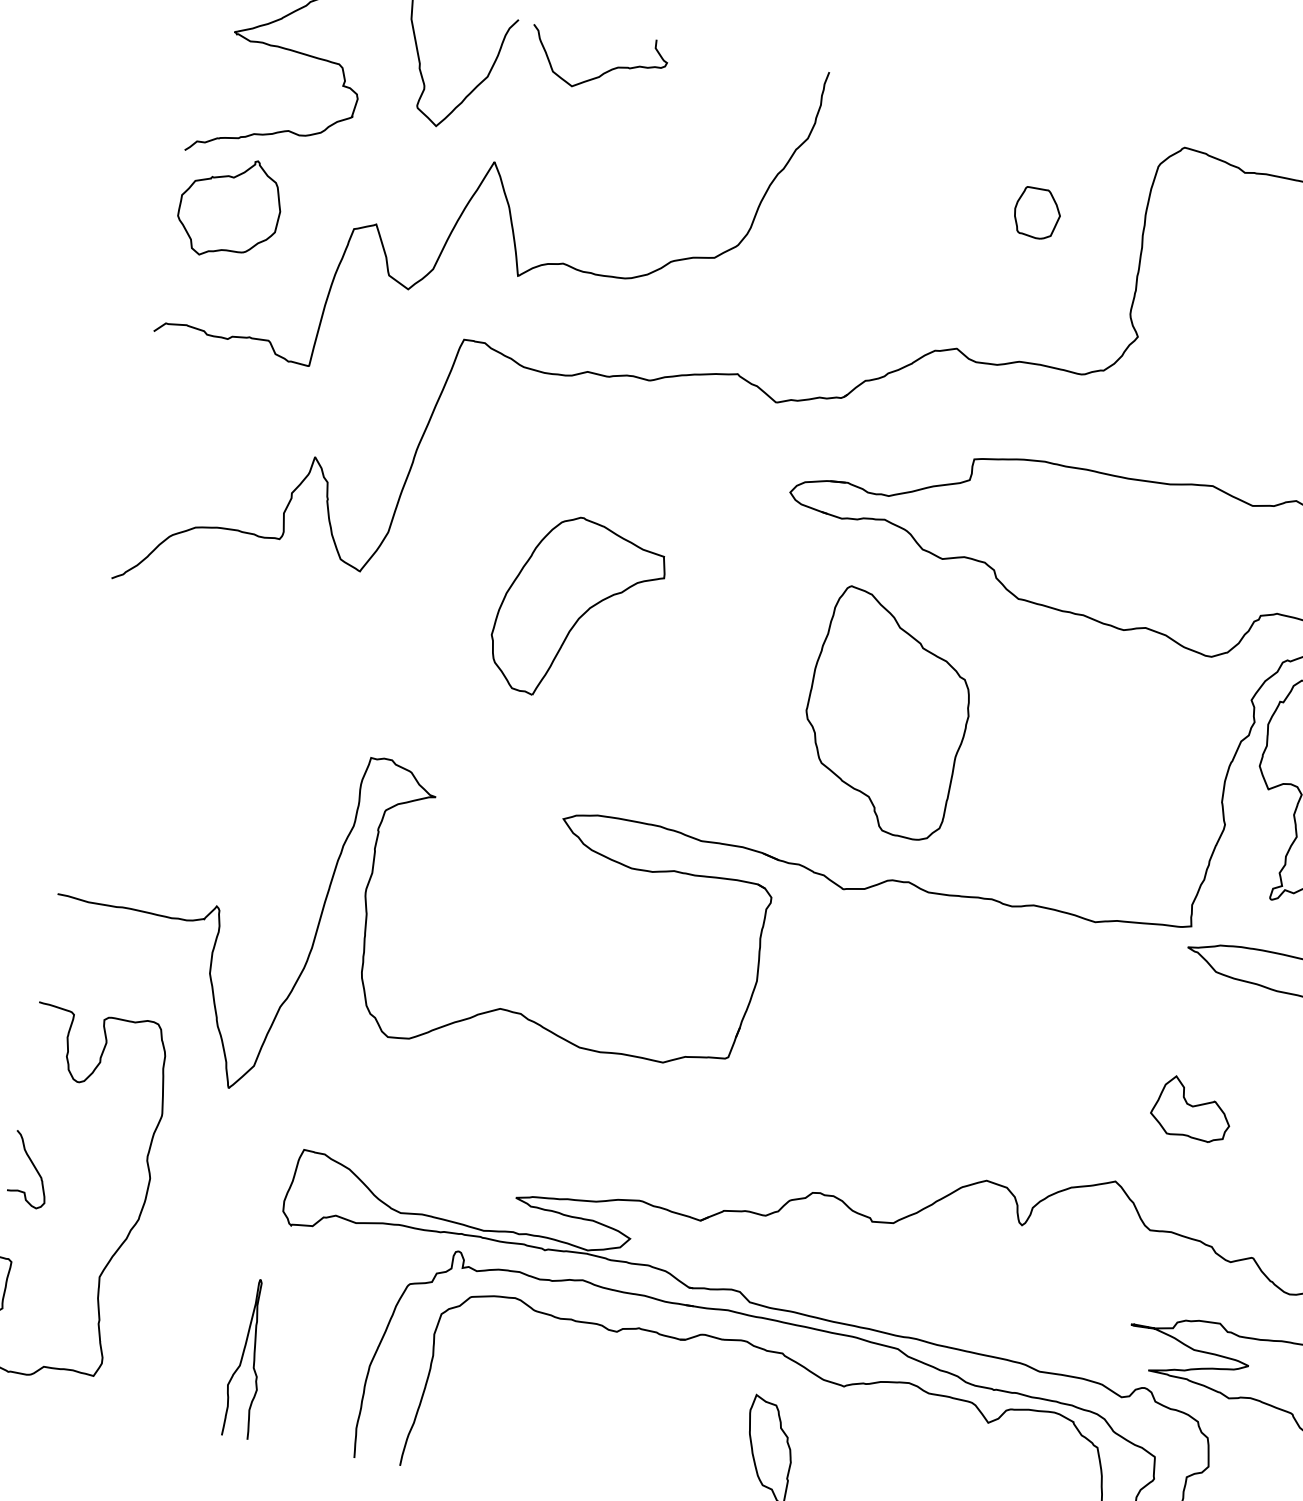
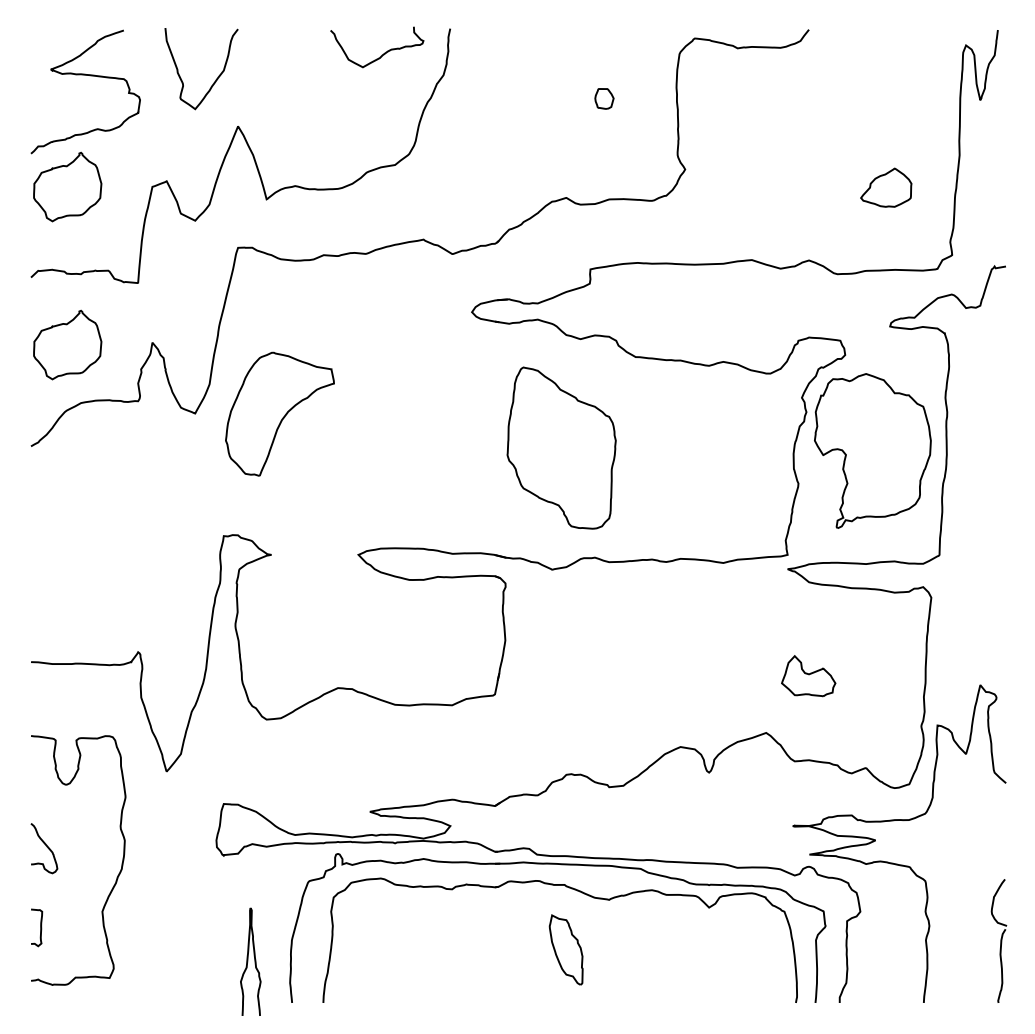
curve: (605, 71) -> (383, 53), moved
part: (1037, 212) -> (604, 98), size x0.6
part: (190, 438) -> (67, 344), added
part: (576, 608) -> (279, 413), moved
curve: (244, 1357) -> (248, 961), moved

